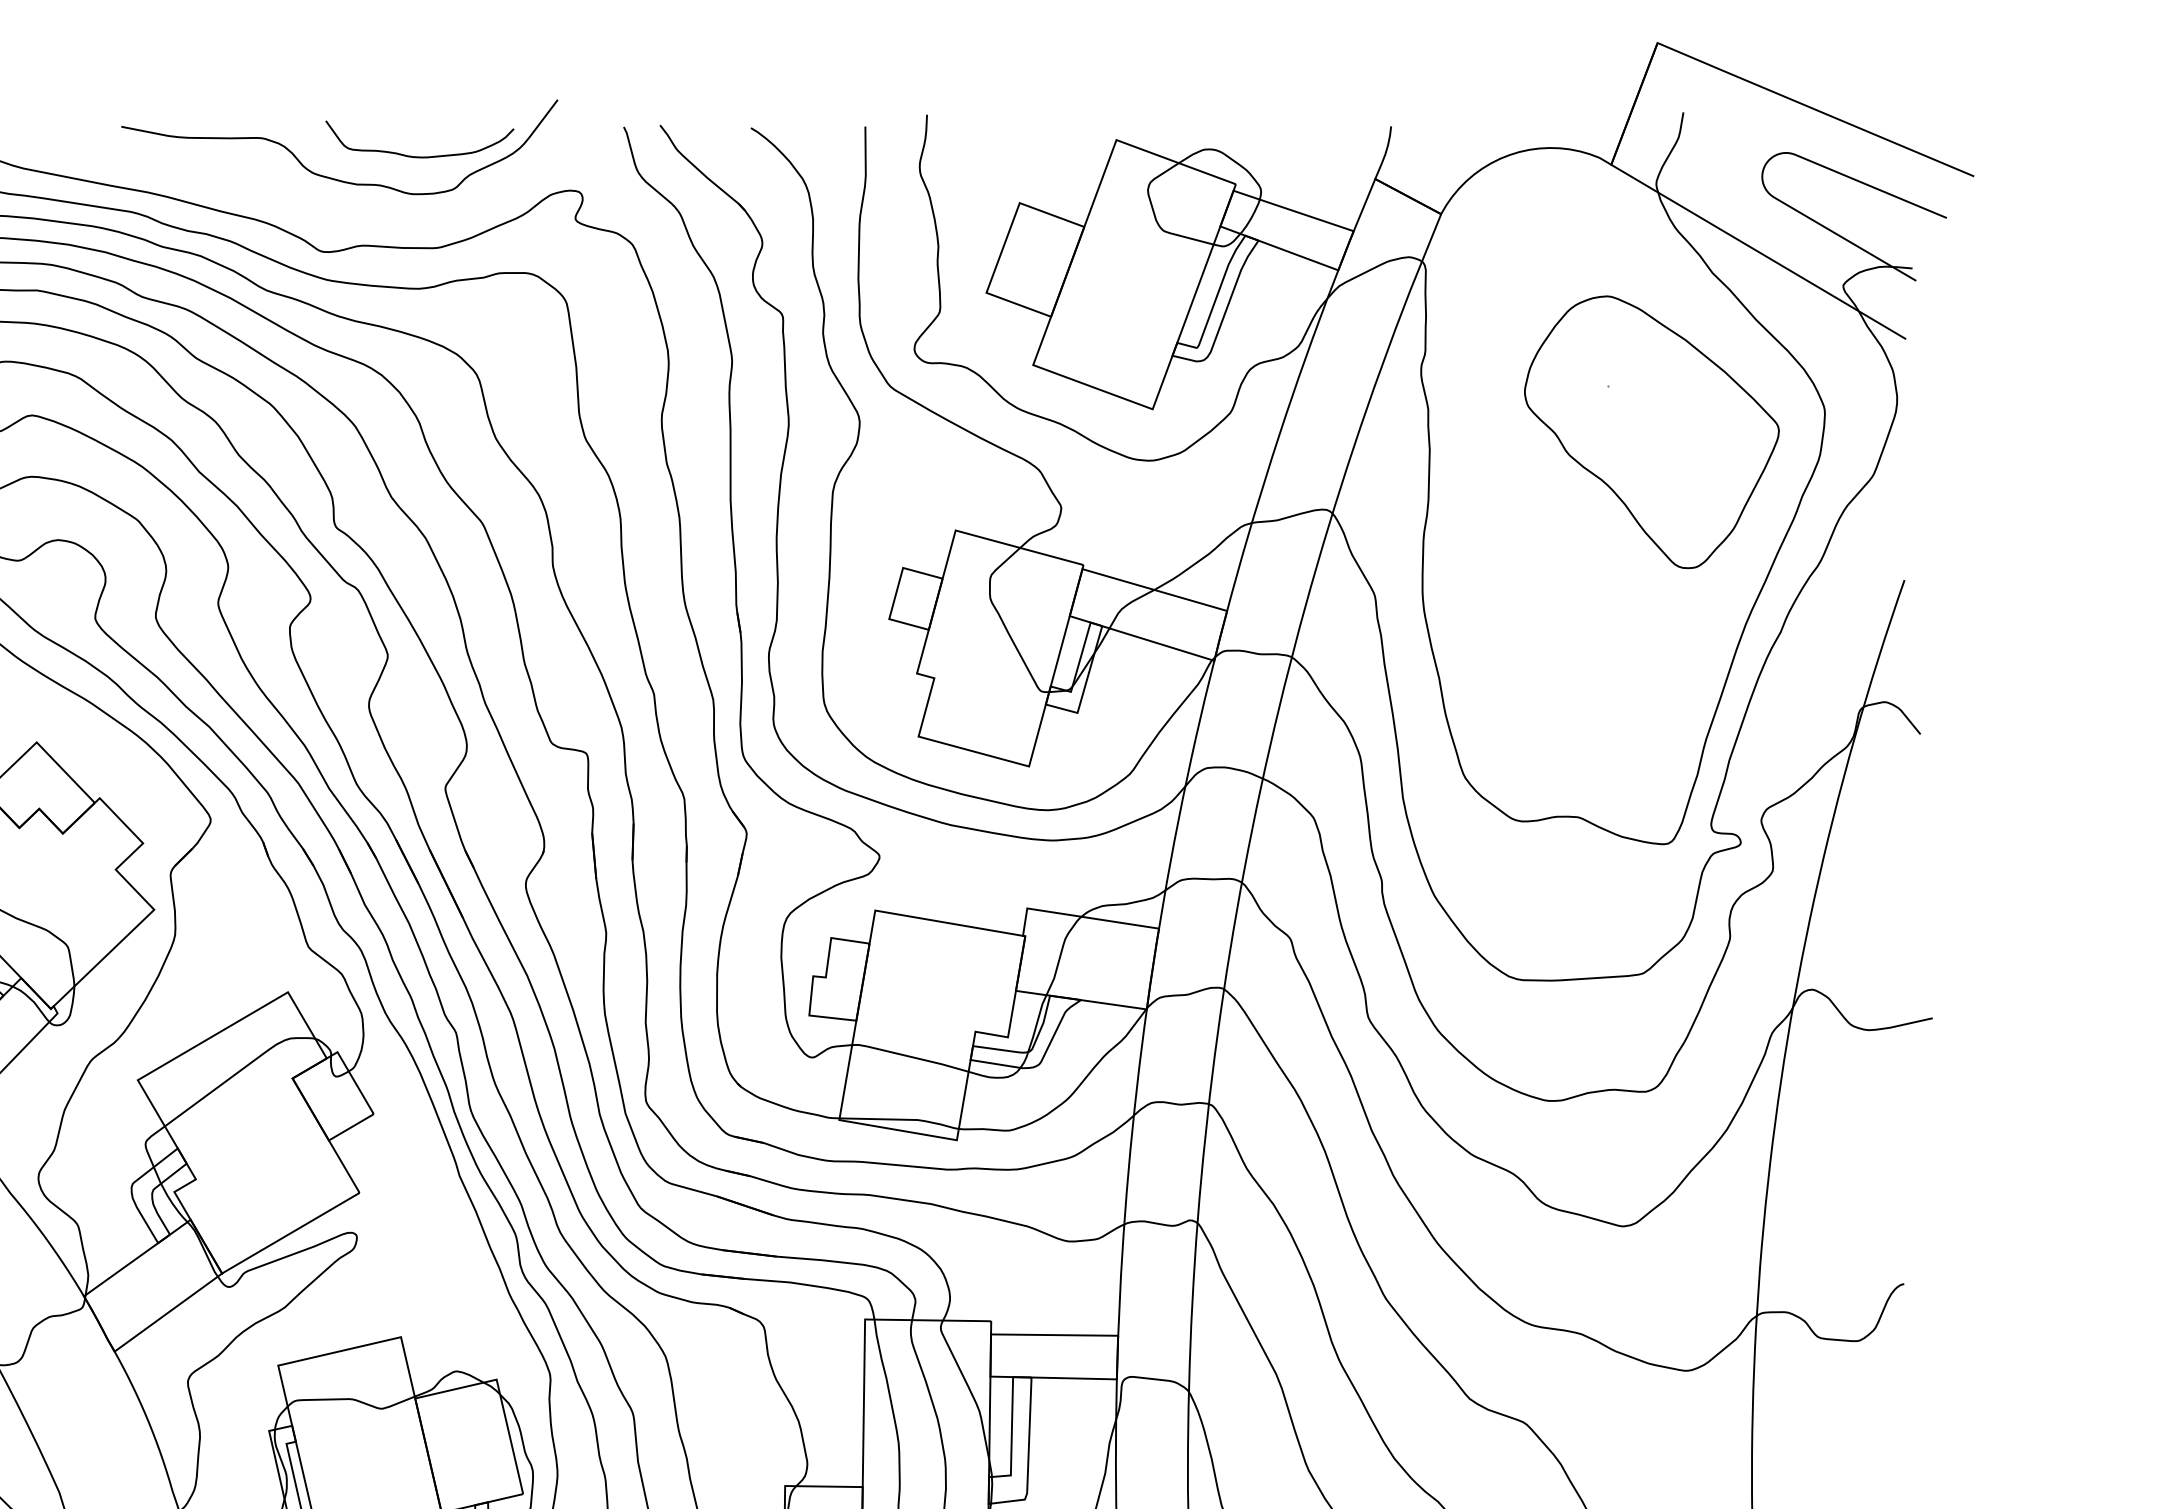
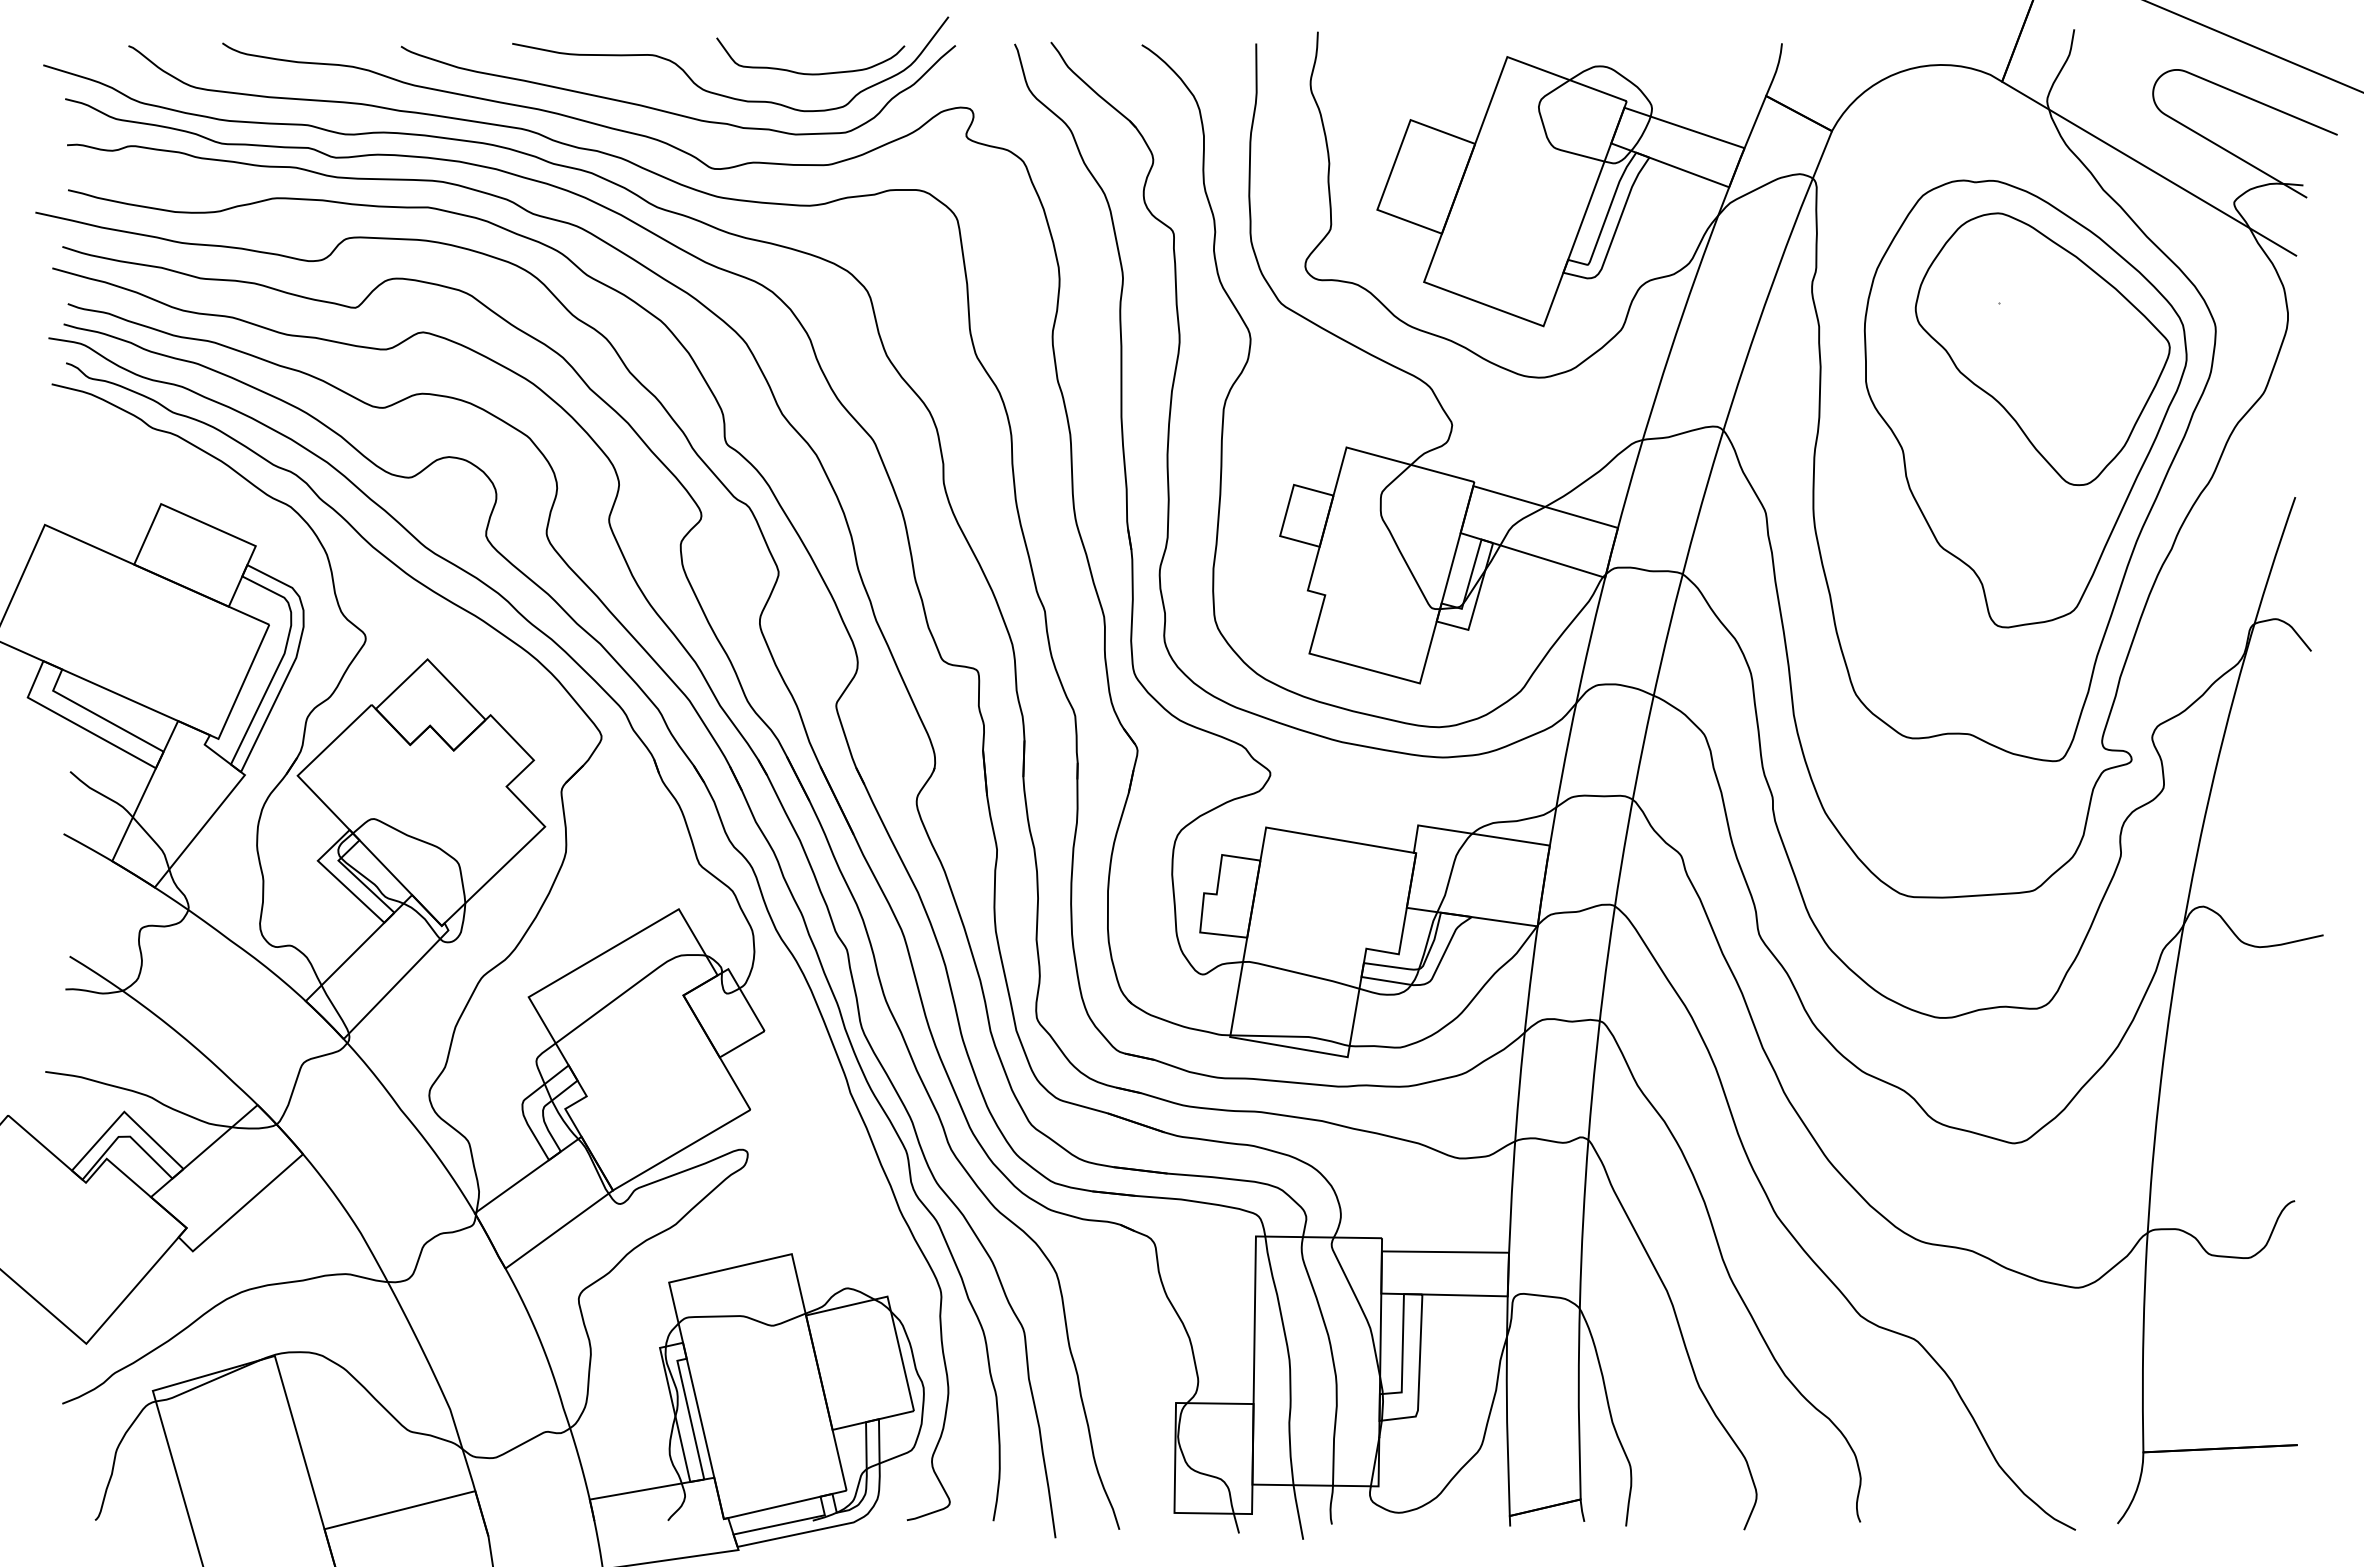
curve: (282, 195) -> (673, 112), added
part: (1634, 486) -> (2025, 403), added

